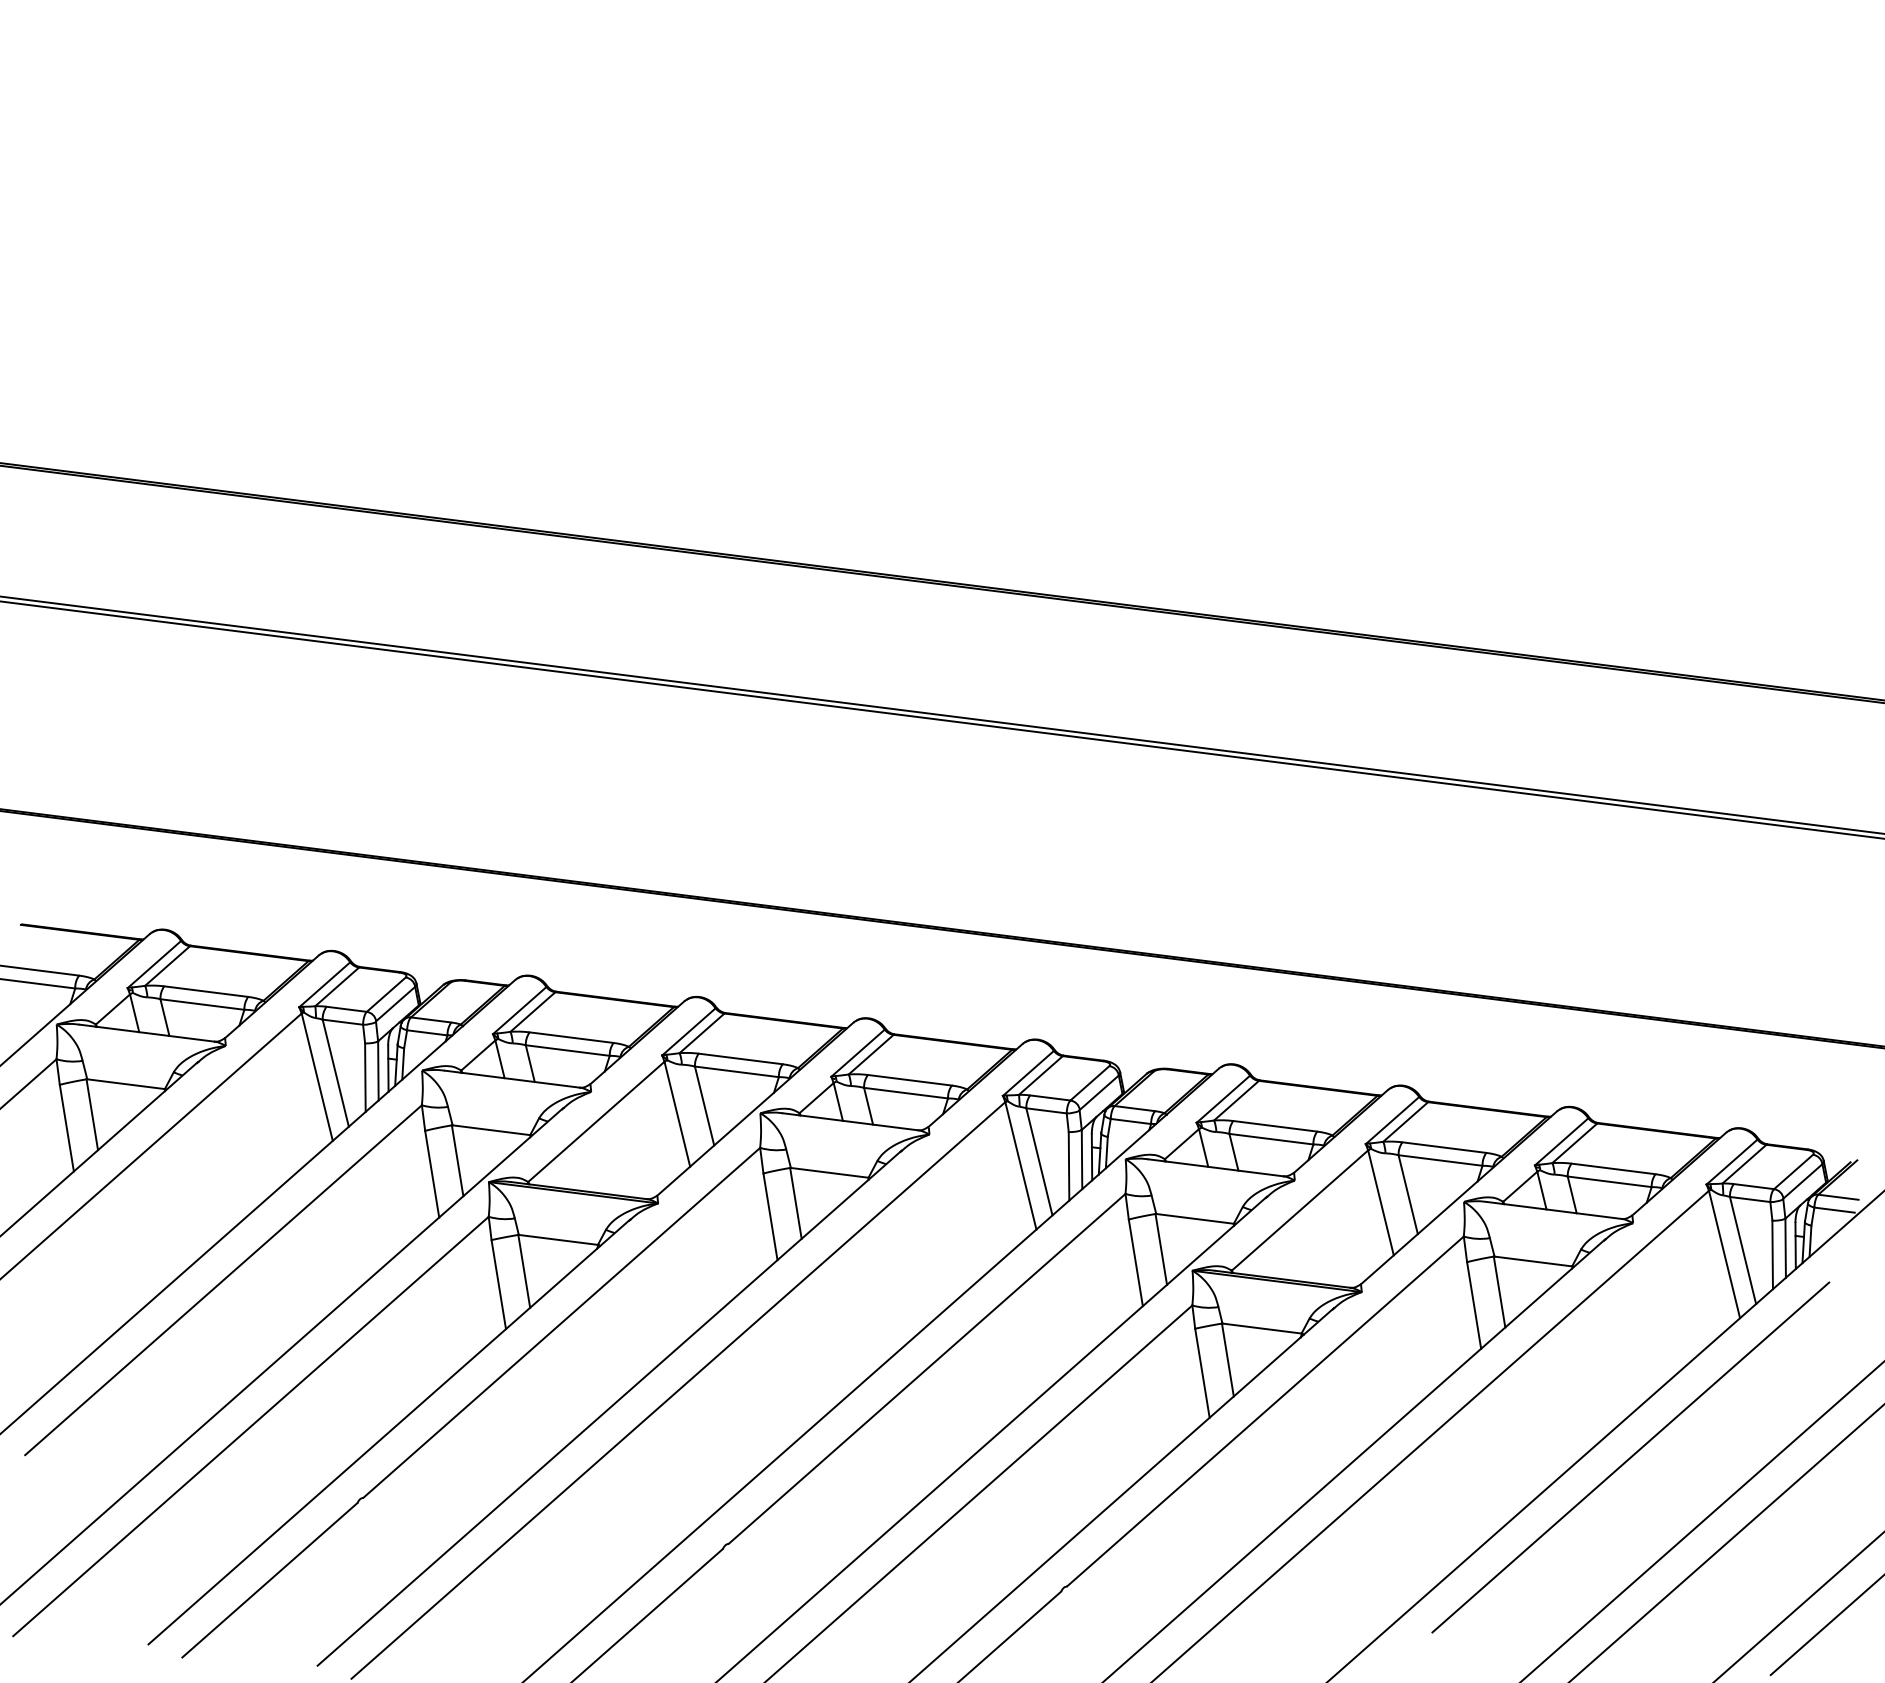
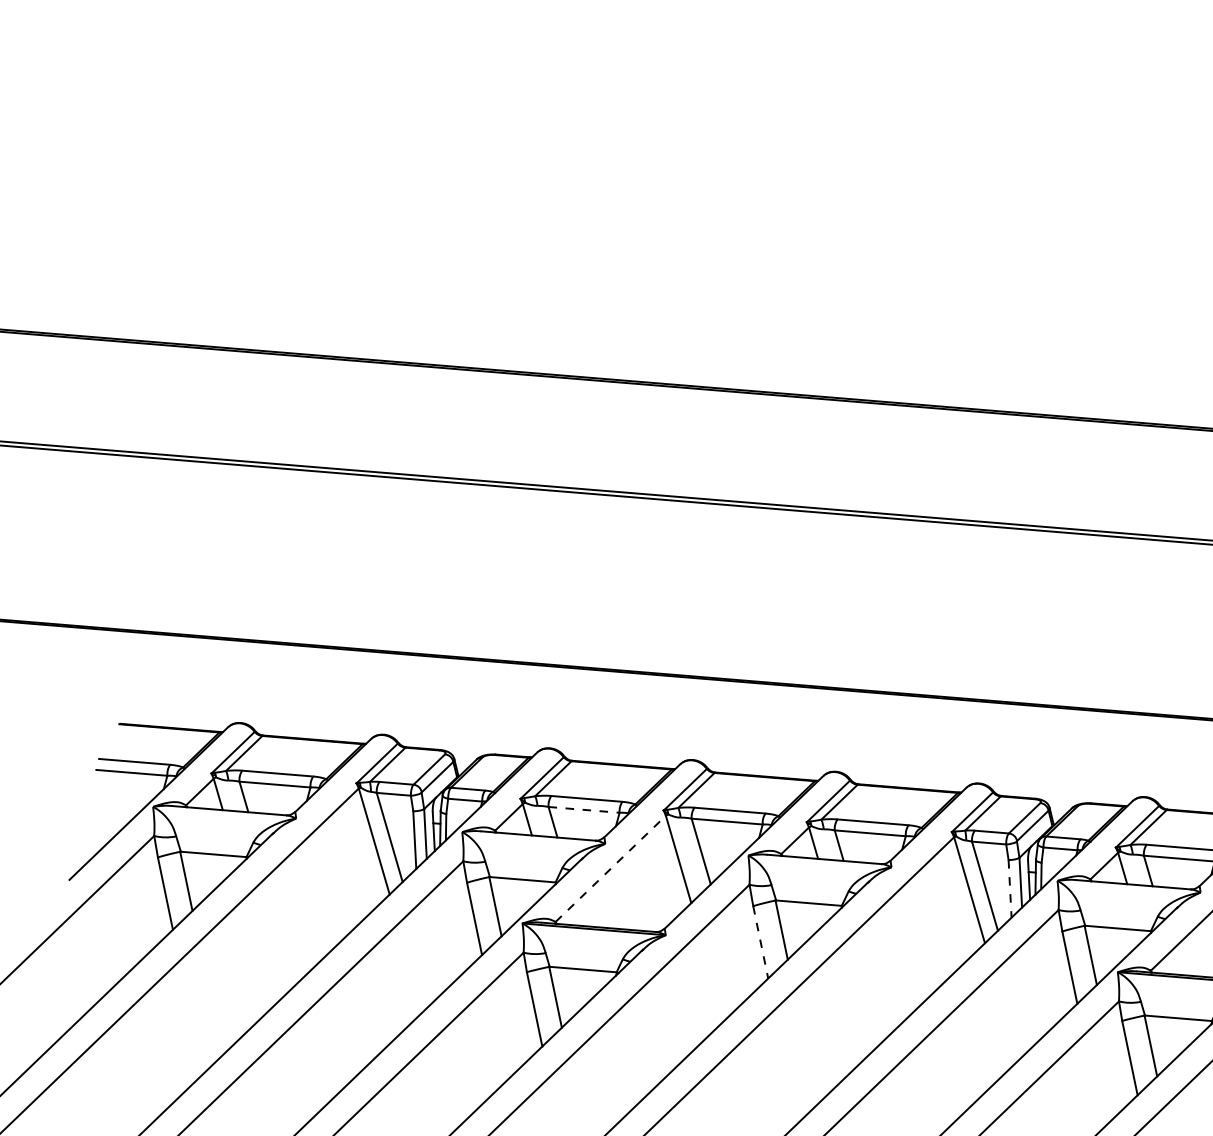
line: (568, 1050) -> (584, 809), solid -> dashed
line: (596, 1121) -> (610, 868), solid -> dashed
line: (1069, 1166) -> (1010, 889), solid -> dashed
line: (770, 1216) -> (760, 942), solid -> dashed

